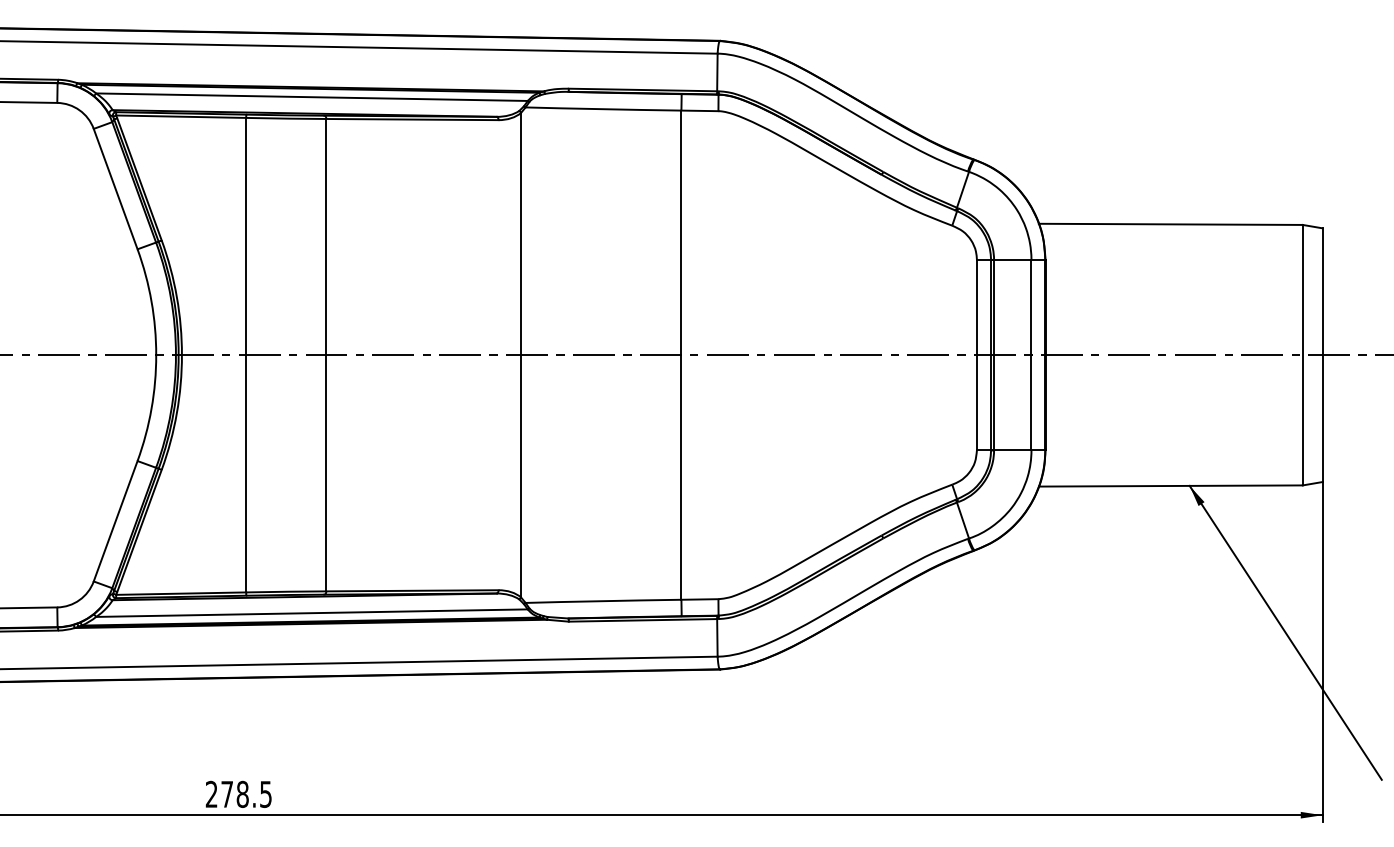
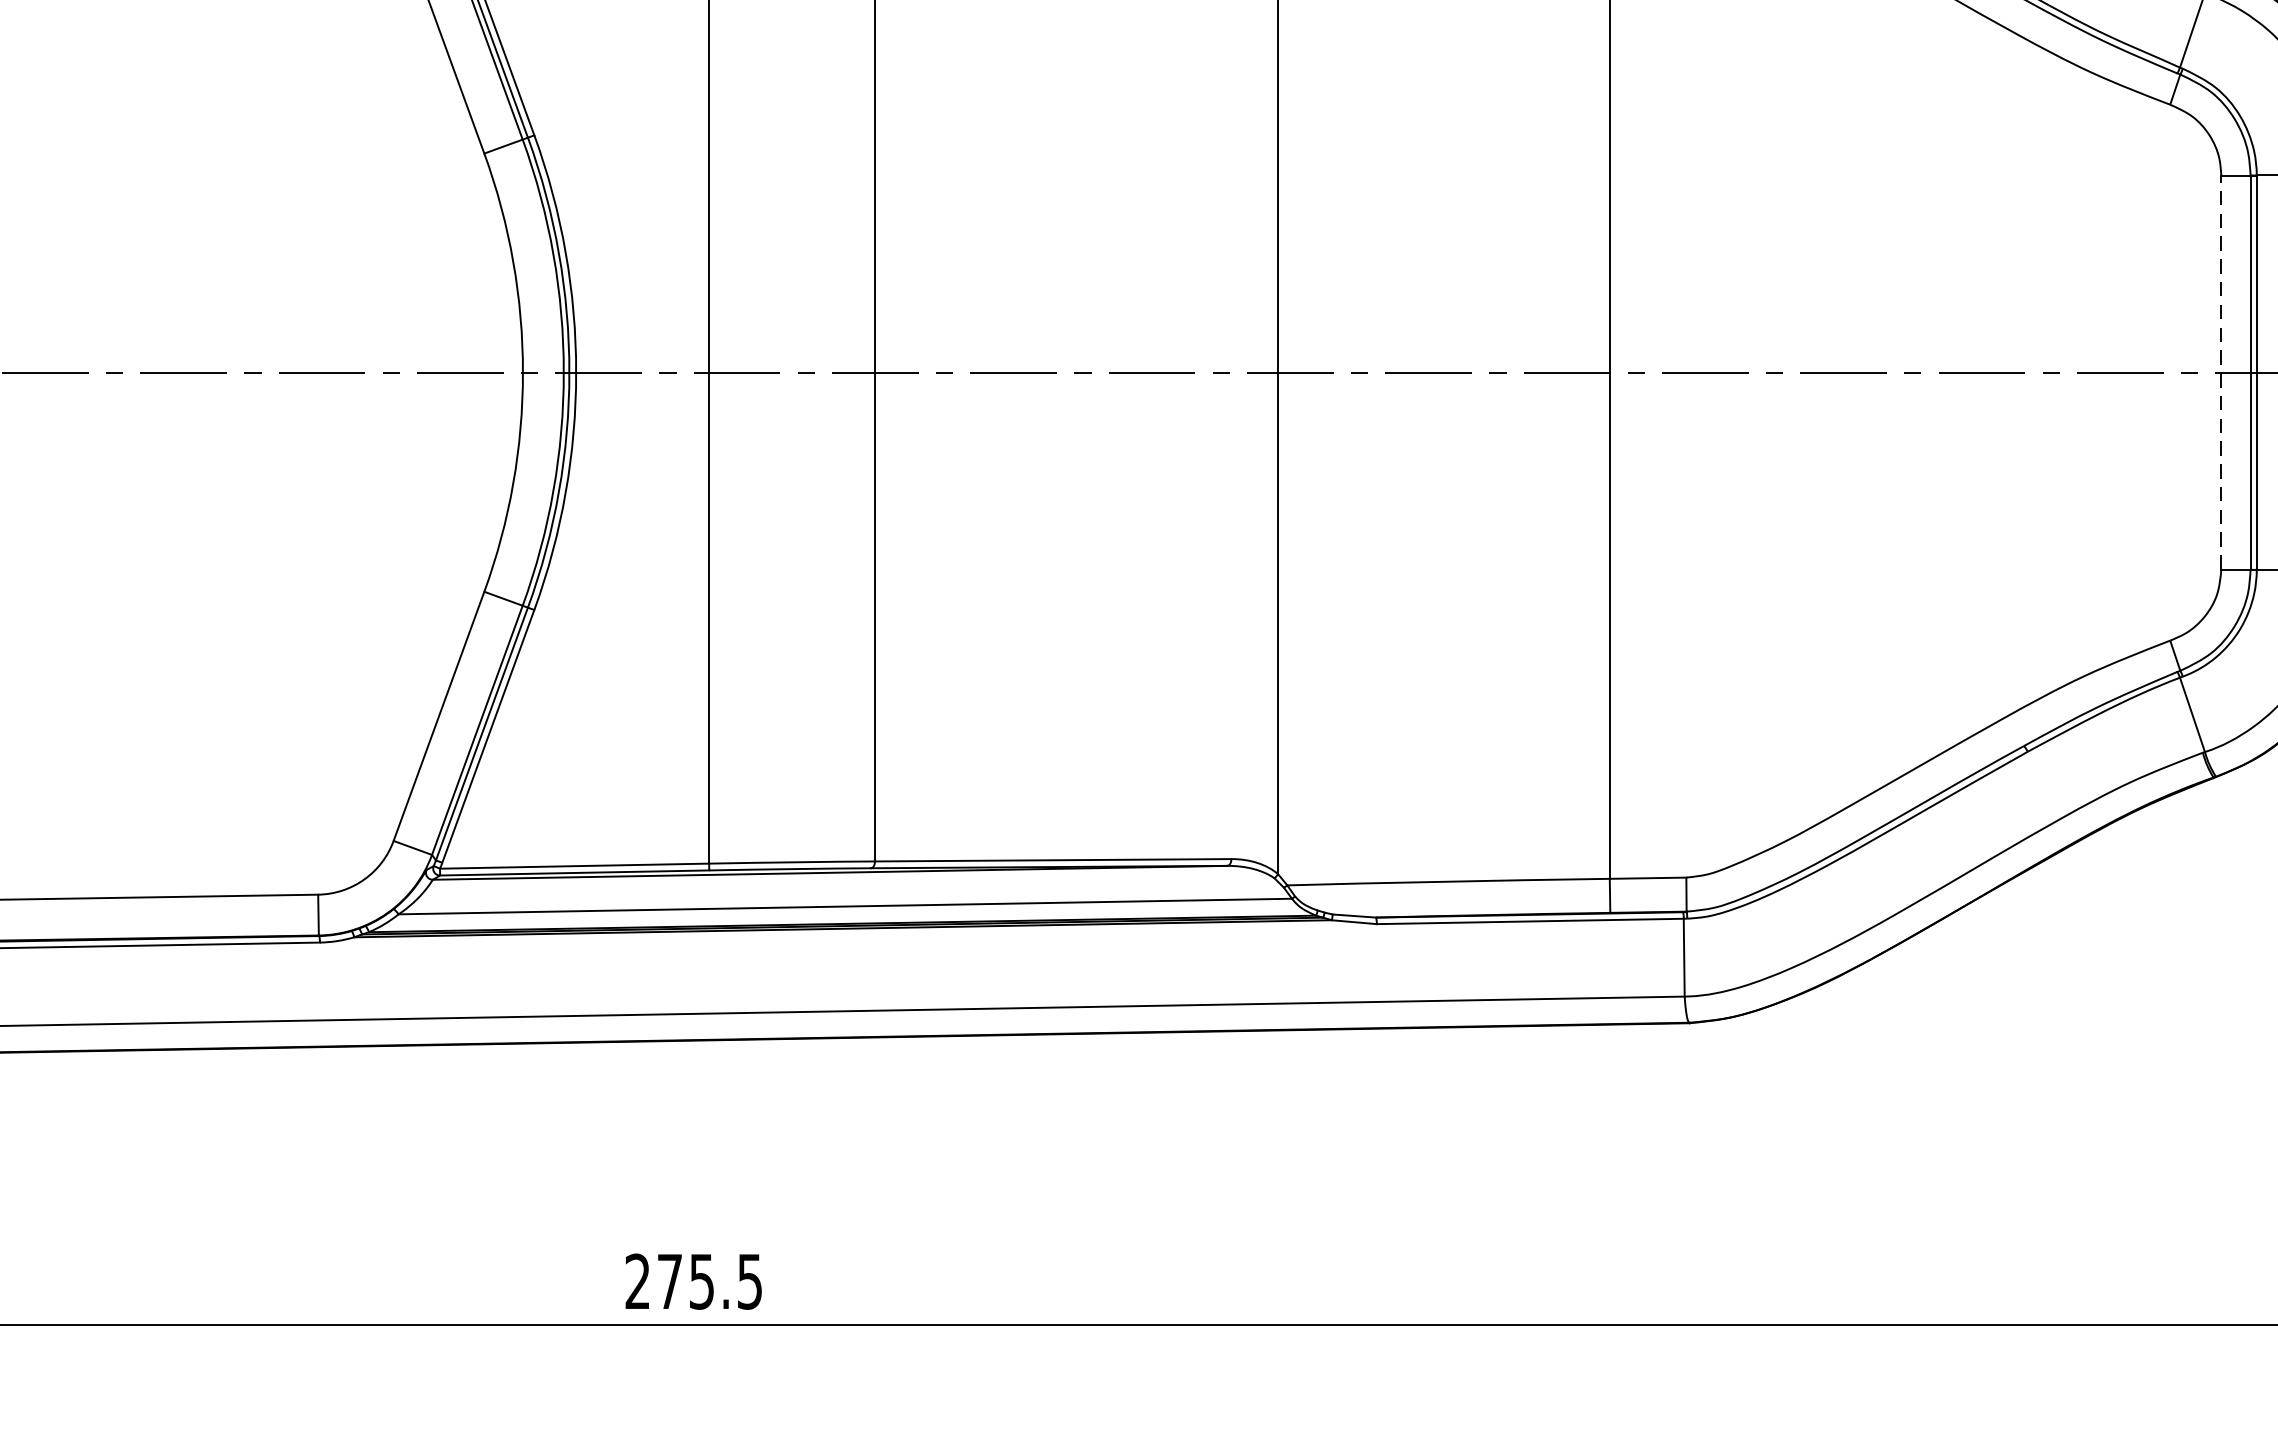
line: (976, 354) -> (2220, 371), solid -> dashed
text: (242, 793) -> (701, 1279), 278.5 -> 275.5

